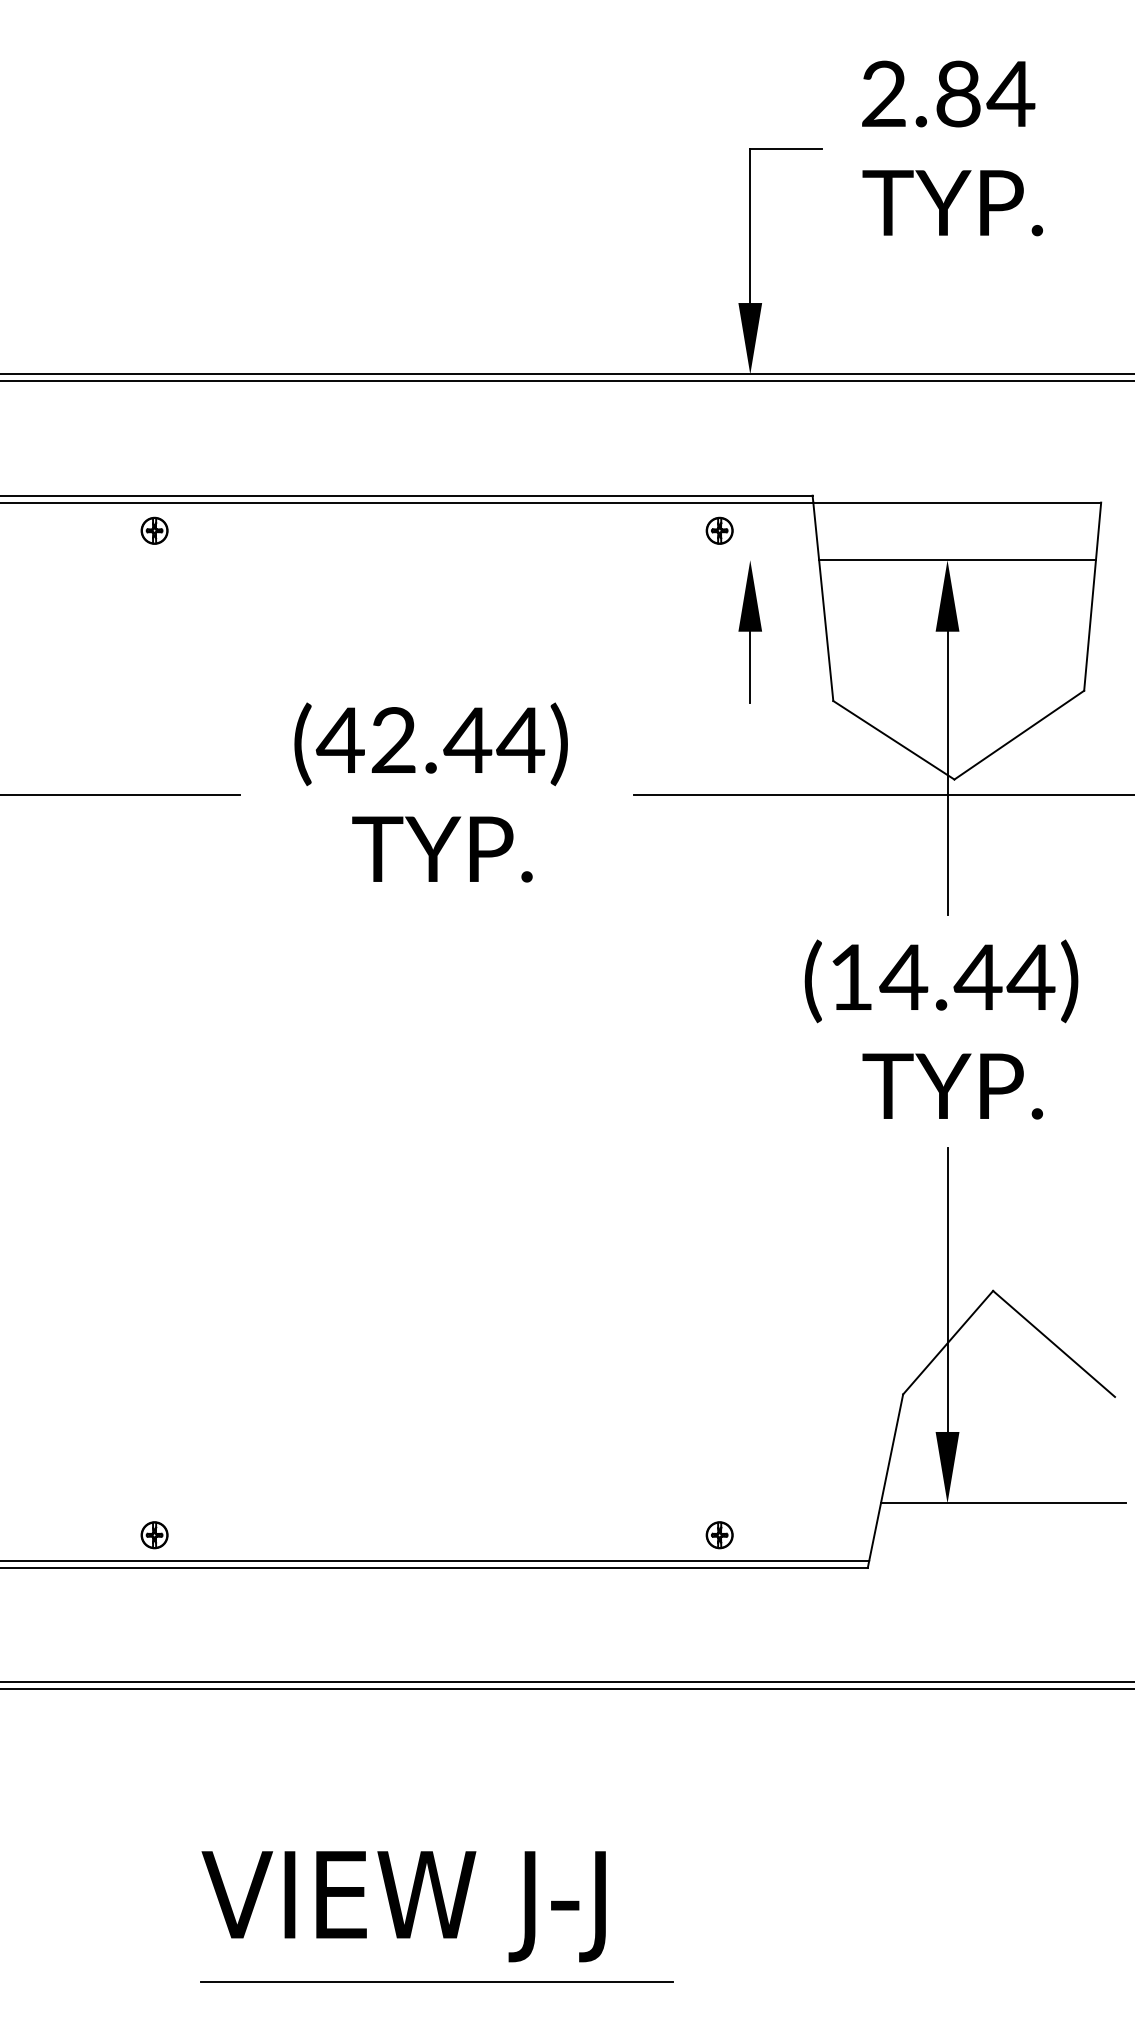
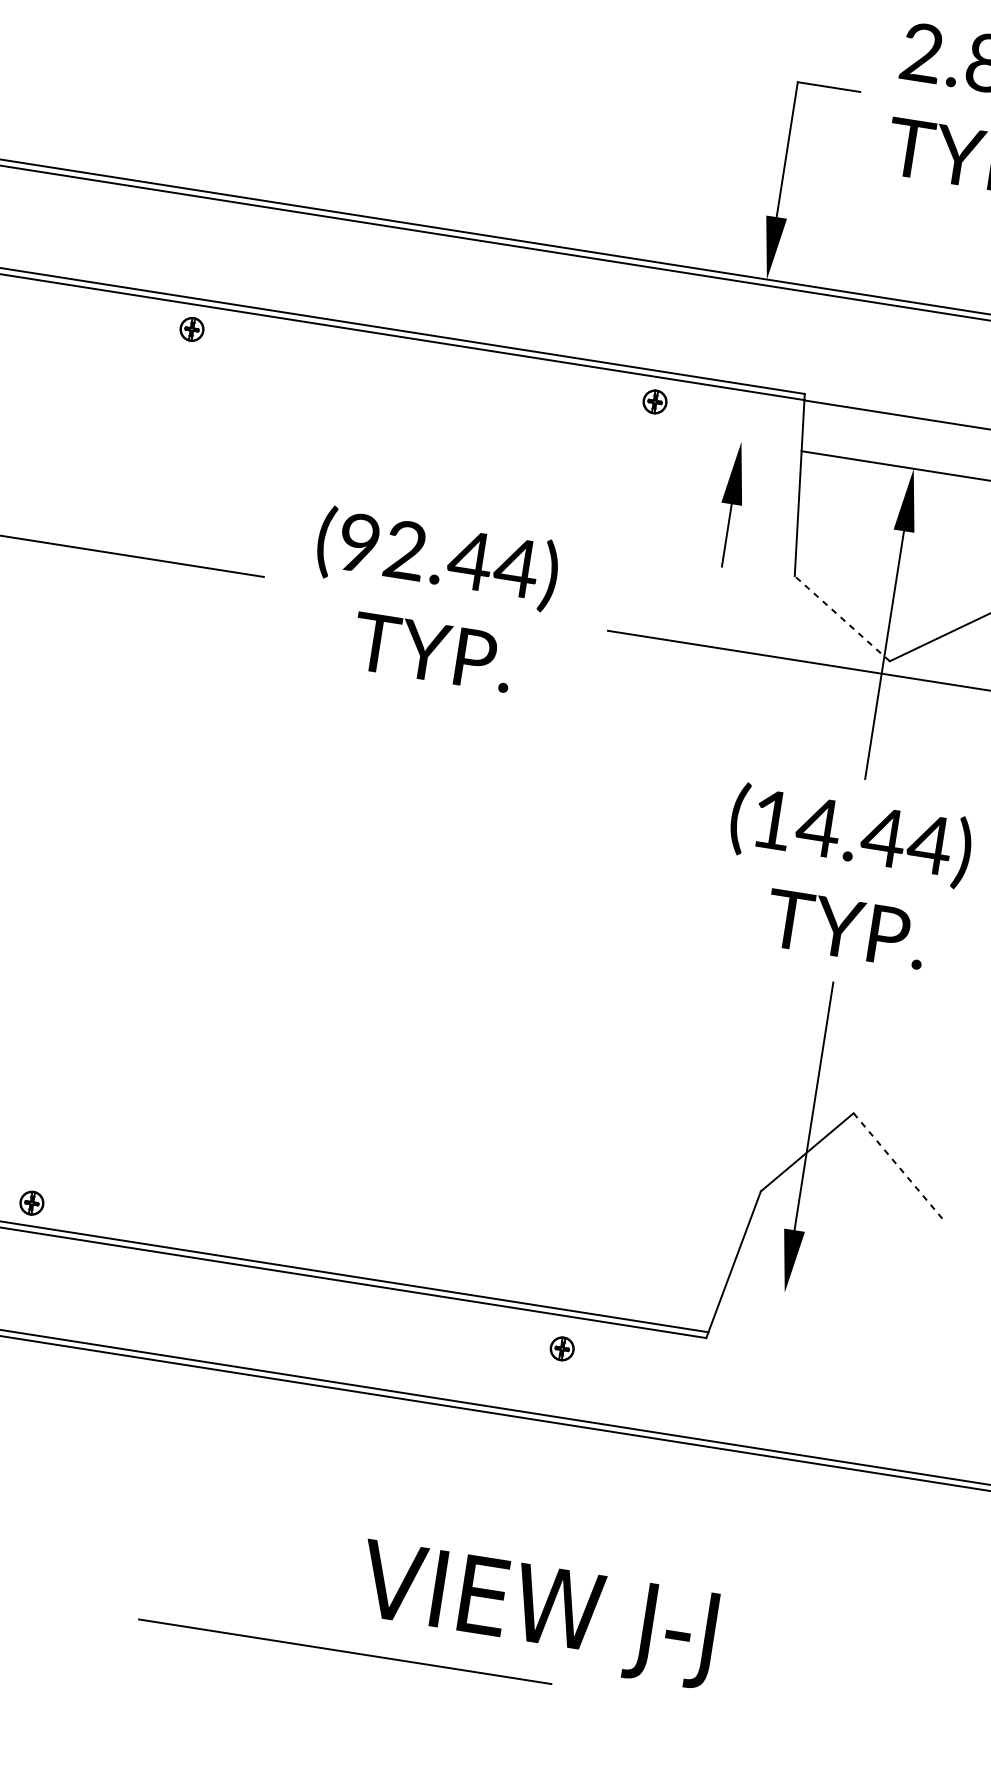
part: (154, 530) -> (191, 329), moved
part: (719, 530) -> (654, 401), moved
text: (339, 739) -> (358, 542), (42.44) -> (92.44)
line: (893, 740) -> (841, 618), solid -> dashed
line: (1054, 1343) -> (900, 1167), solid -> dashed
line: (1002, 1503) -> (832, 1300), removed
part: (154, 1535) -> (31, 1203), moved
part: (719, 1535) -> (562, 1349), moved
text: (403, 1906) -> (536, 1614), moved
line: (436, 1981) -> (344, 1651), moved

